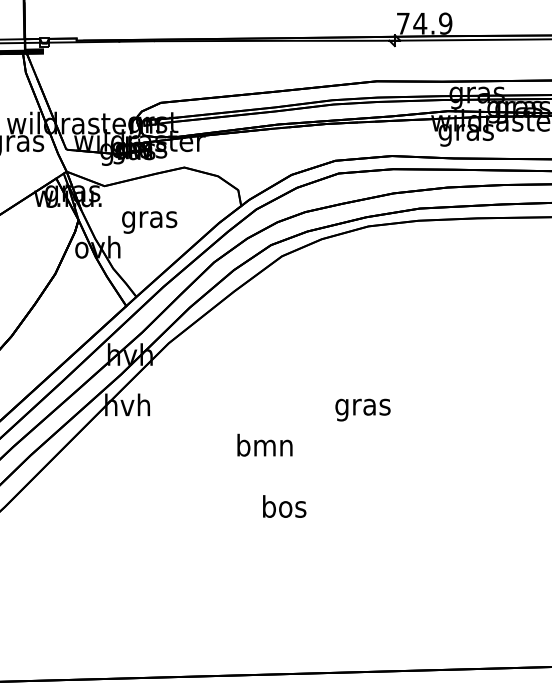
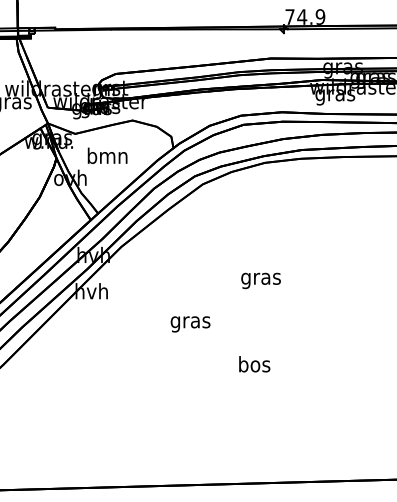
text: (149, 218) -> (107, 157), gras -> bmn
text: (362, 409) -> (260, 280), moved
text: (264, 448) -> (190, 322), bmn -> gras
text: (284, 506) -> (254, 364), moved

